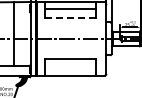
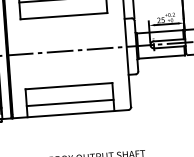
line: (70, 18) -> (63, 16), dashed -> solid
line: (70, 69) -> (69, 103), added

